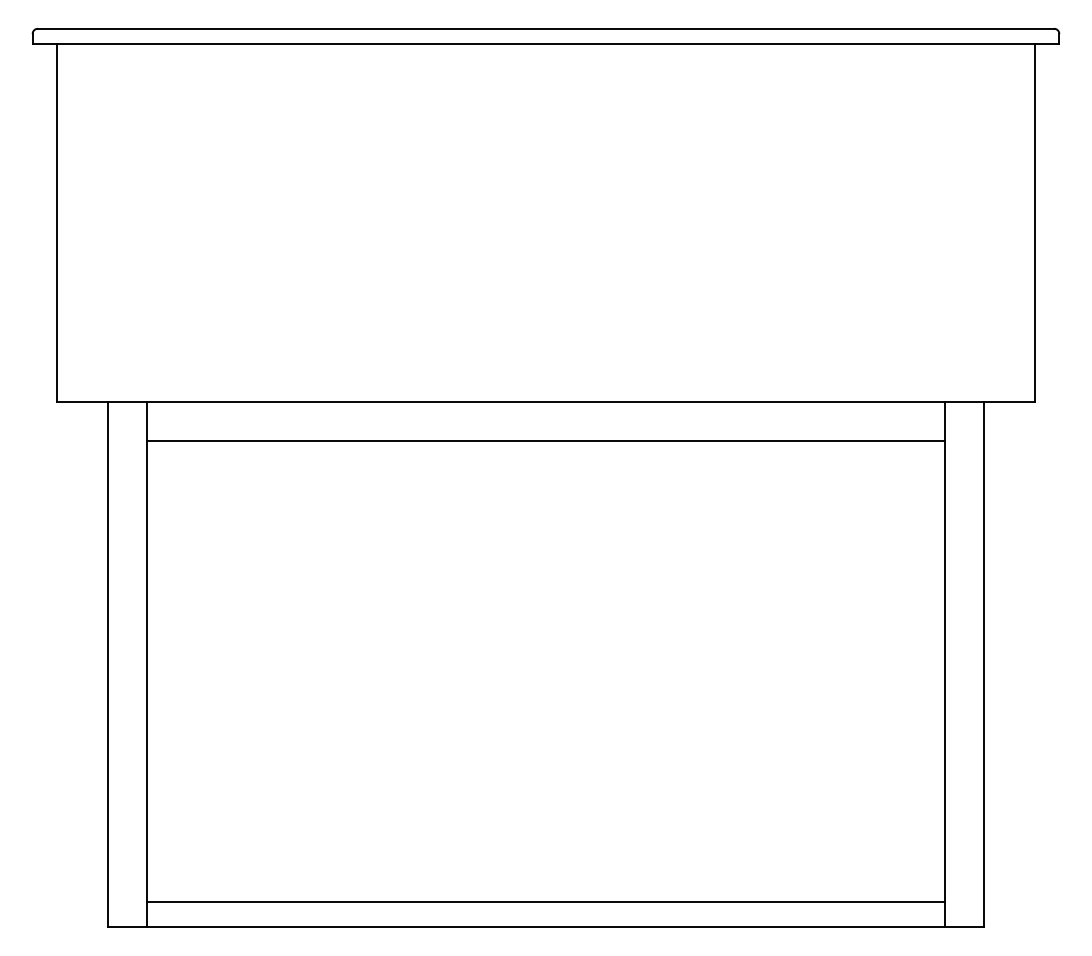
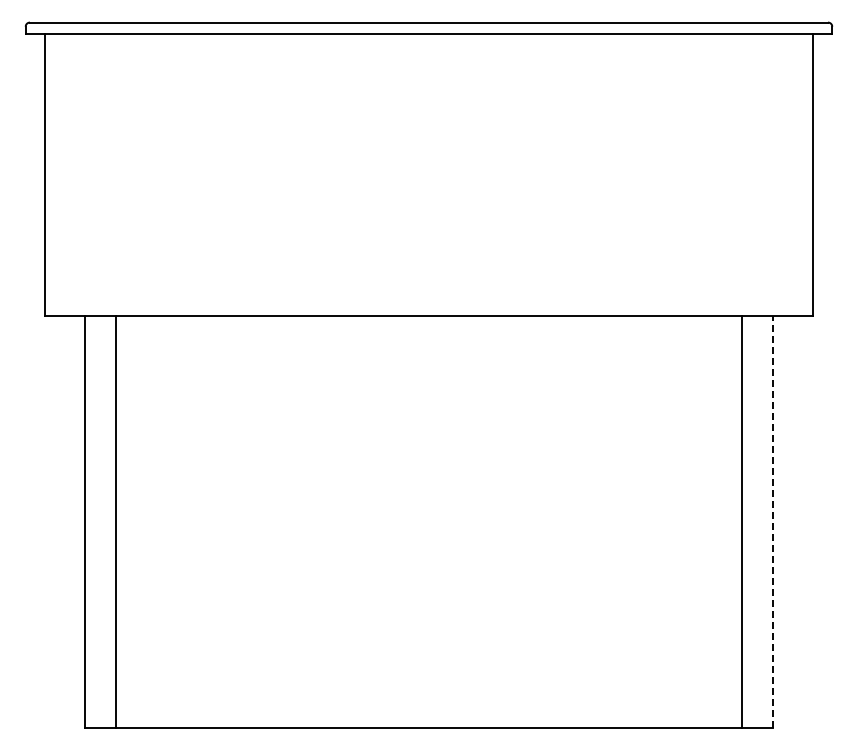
line: (545, 441) -> (428, 346), removed
line: (984, 663) -> (773, 521), solid -> dashed
line: (545, 901) -> (428, 708), removed

